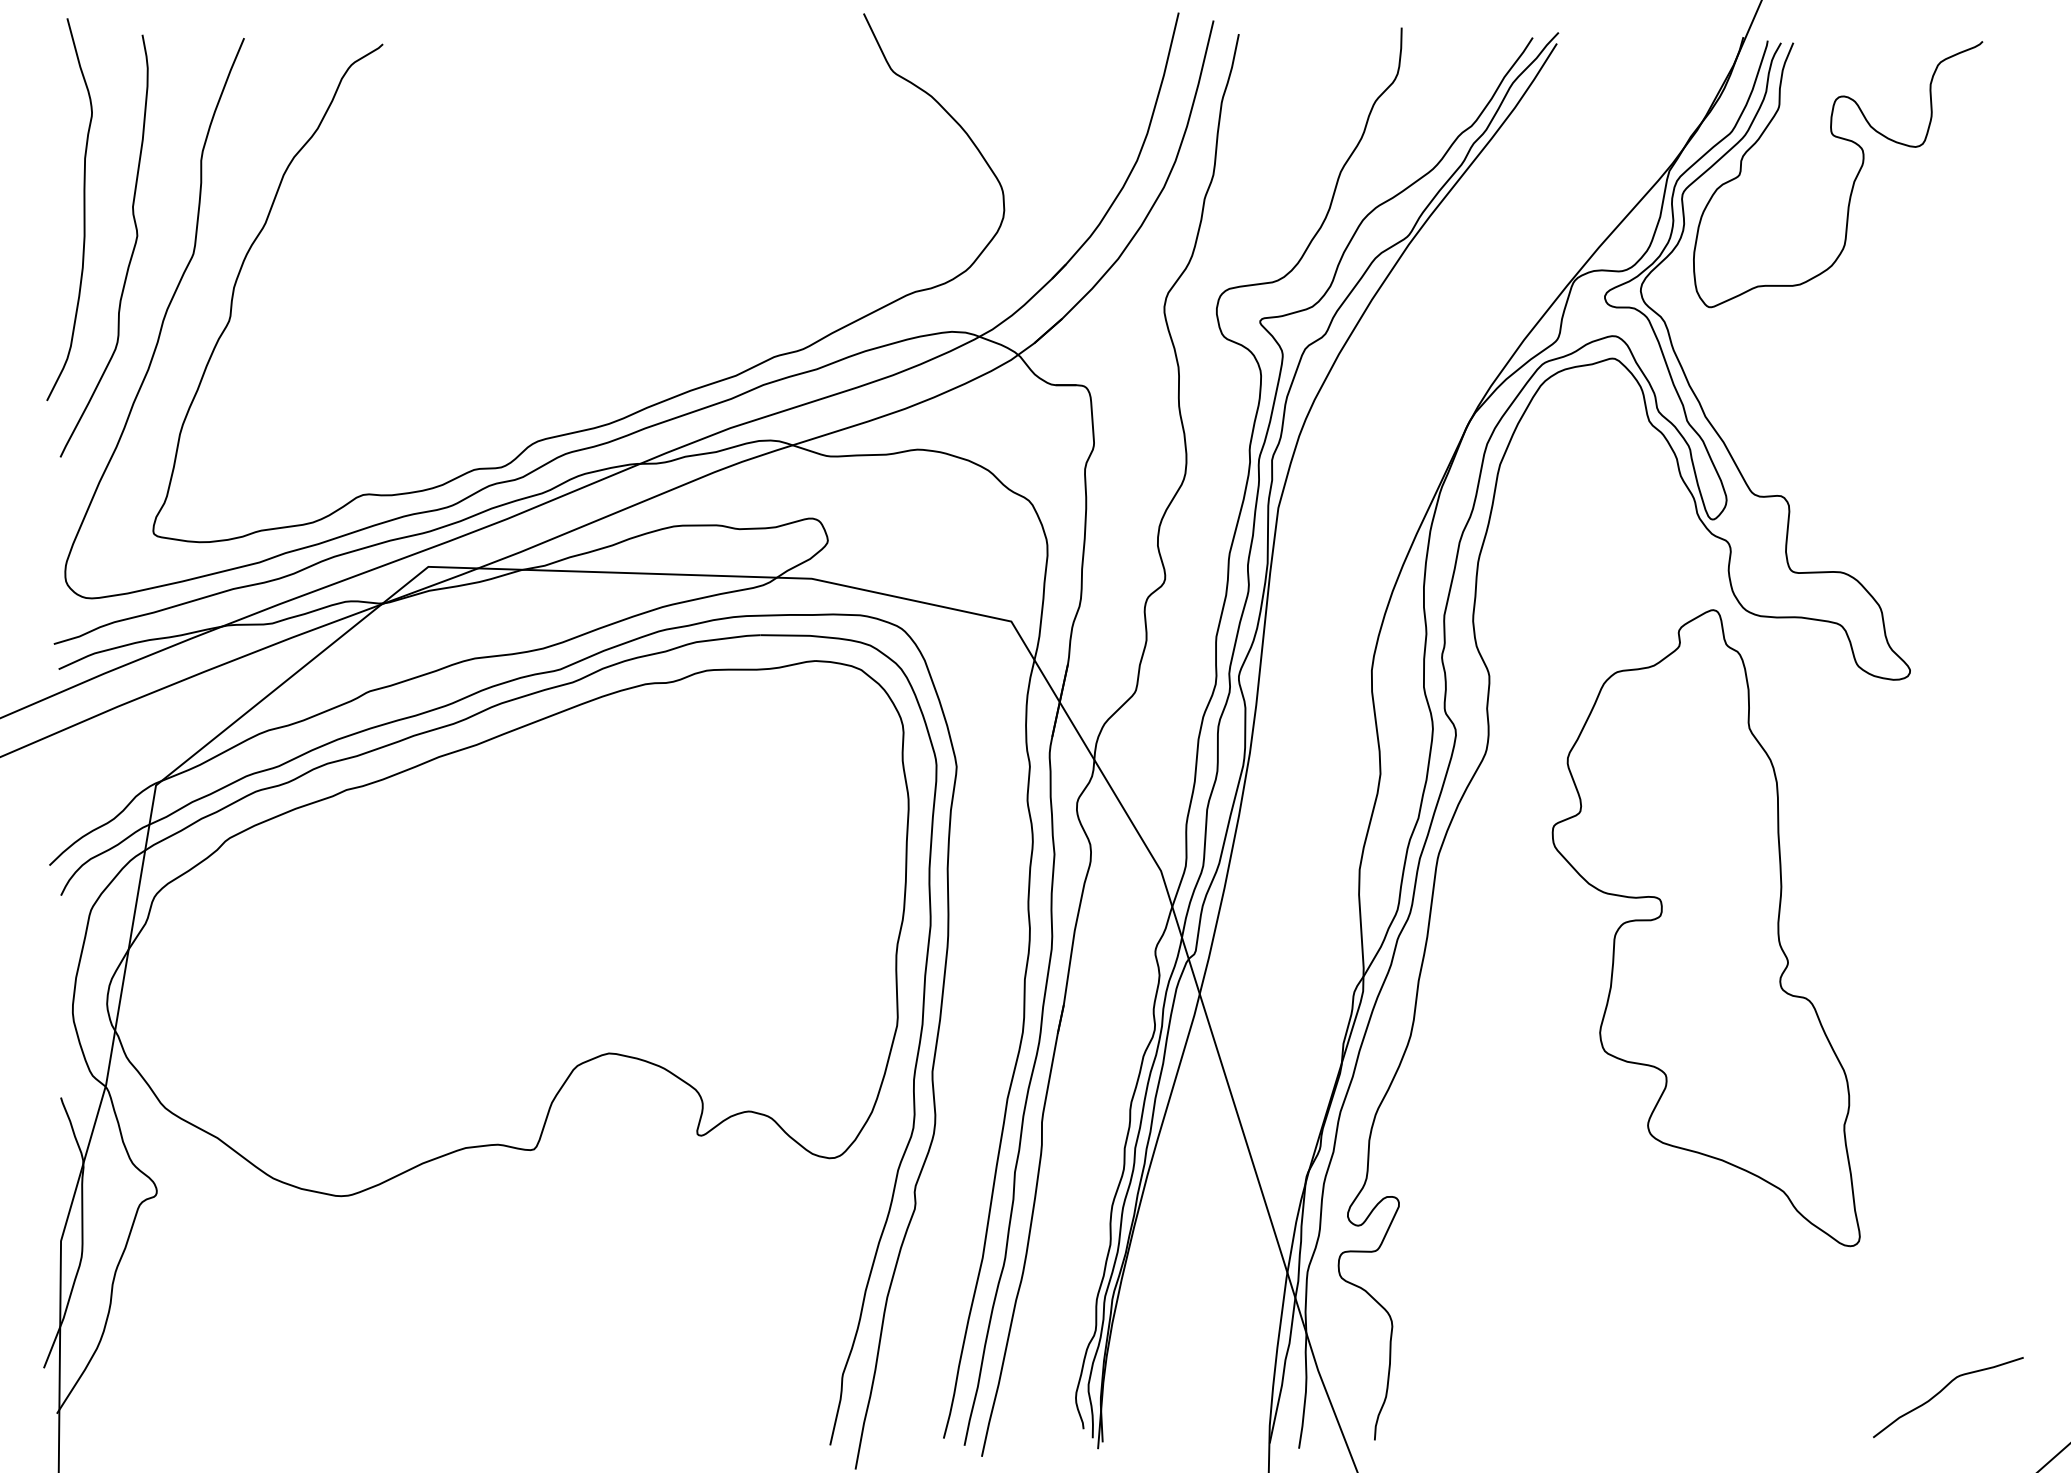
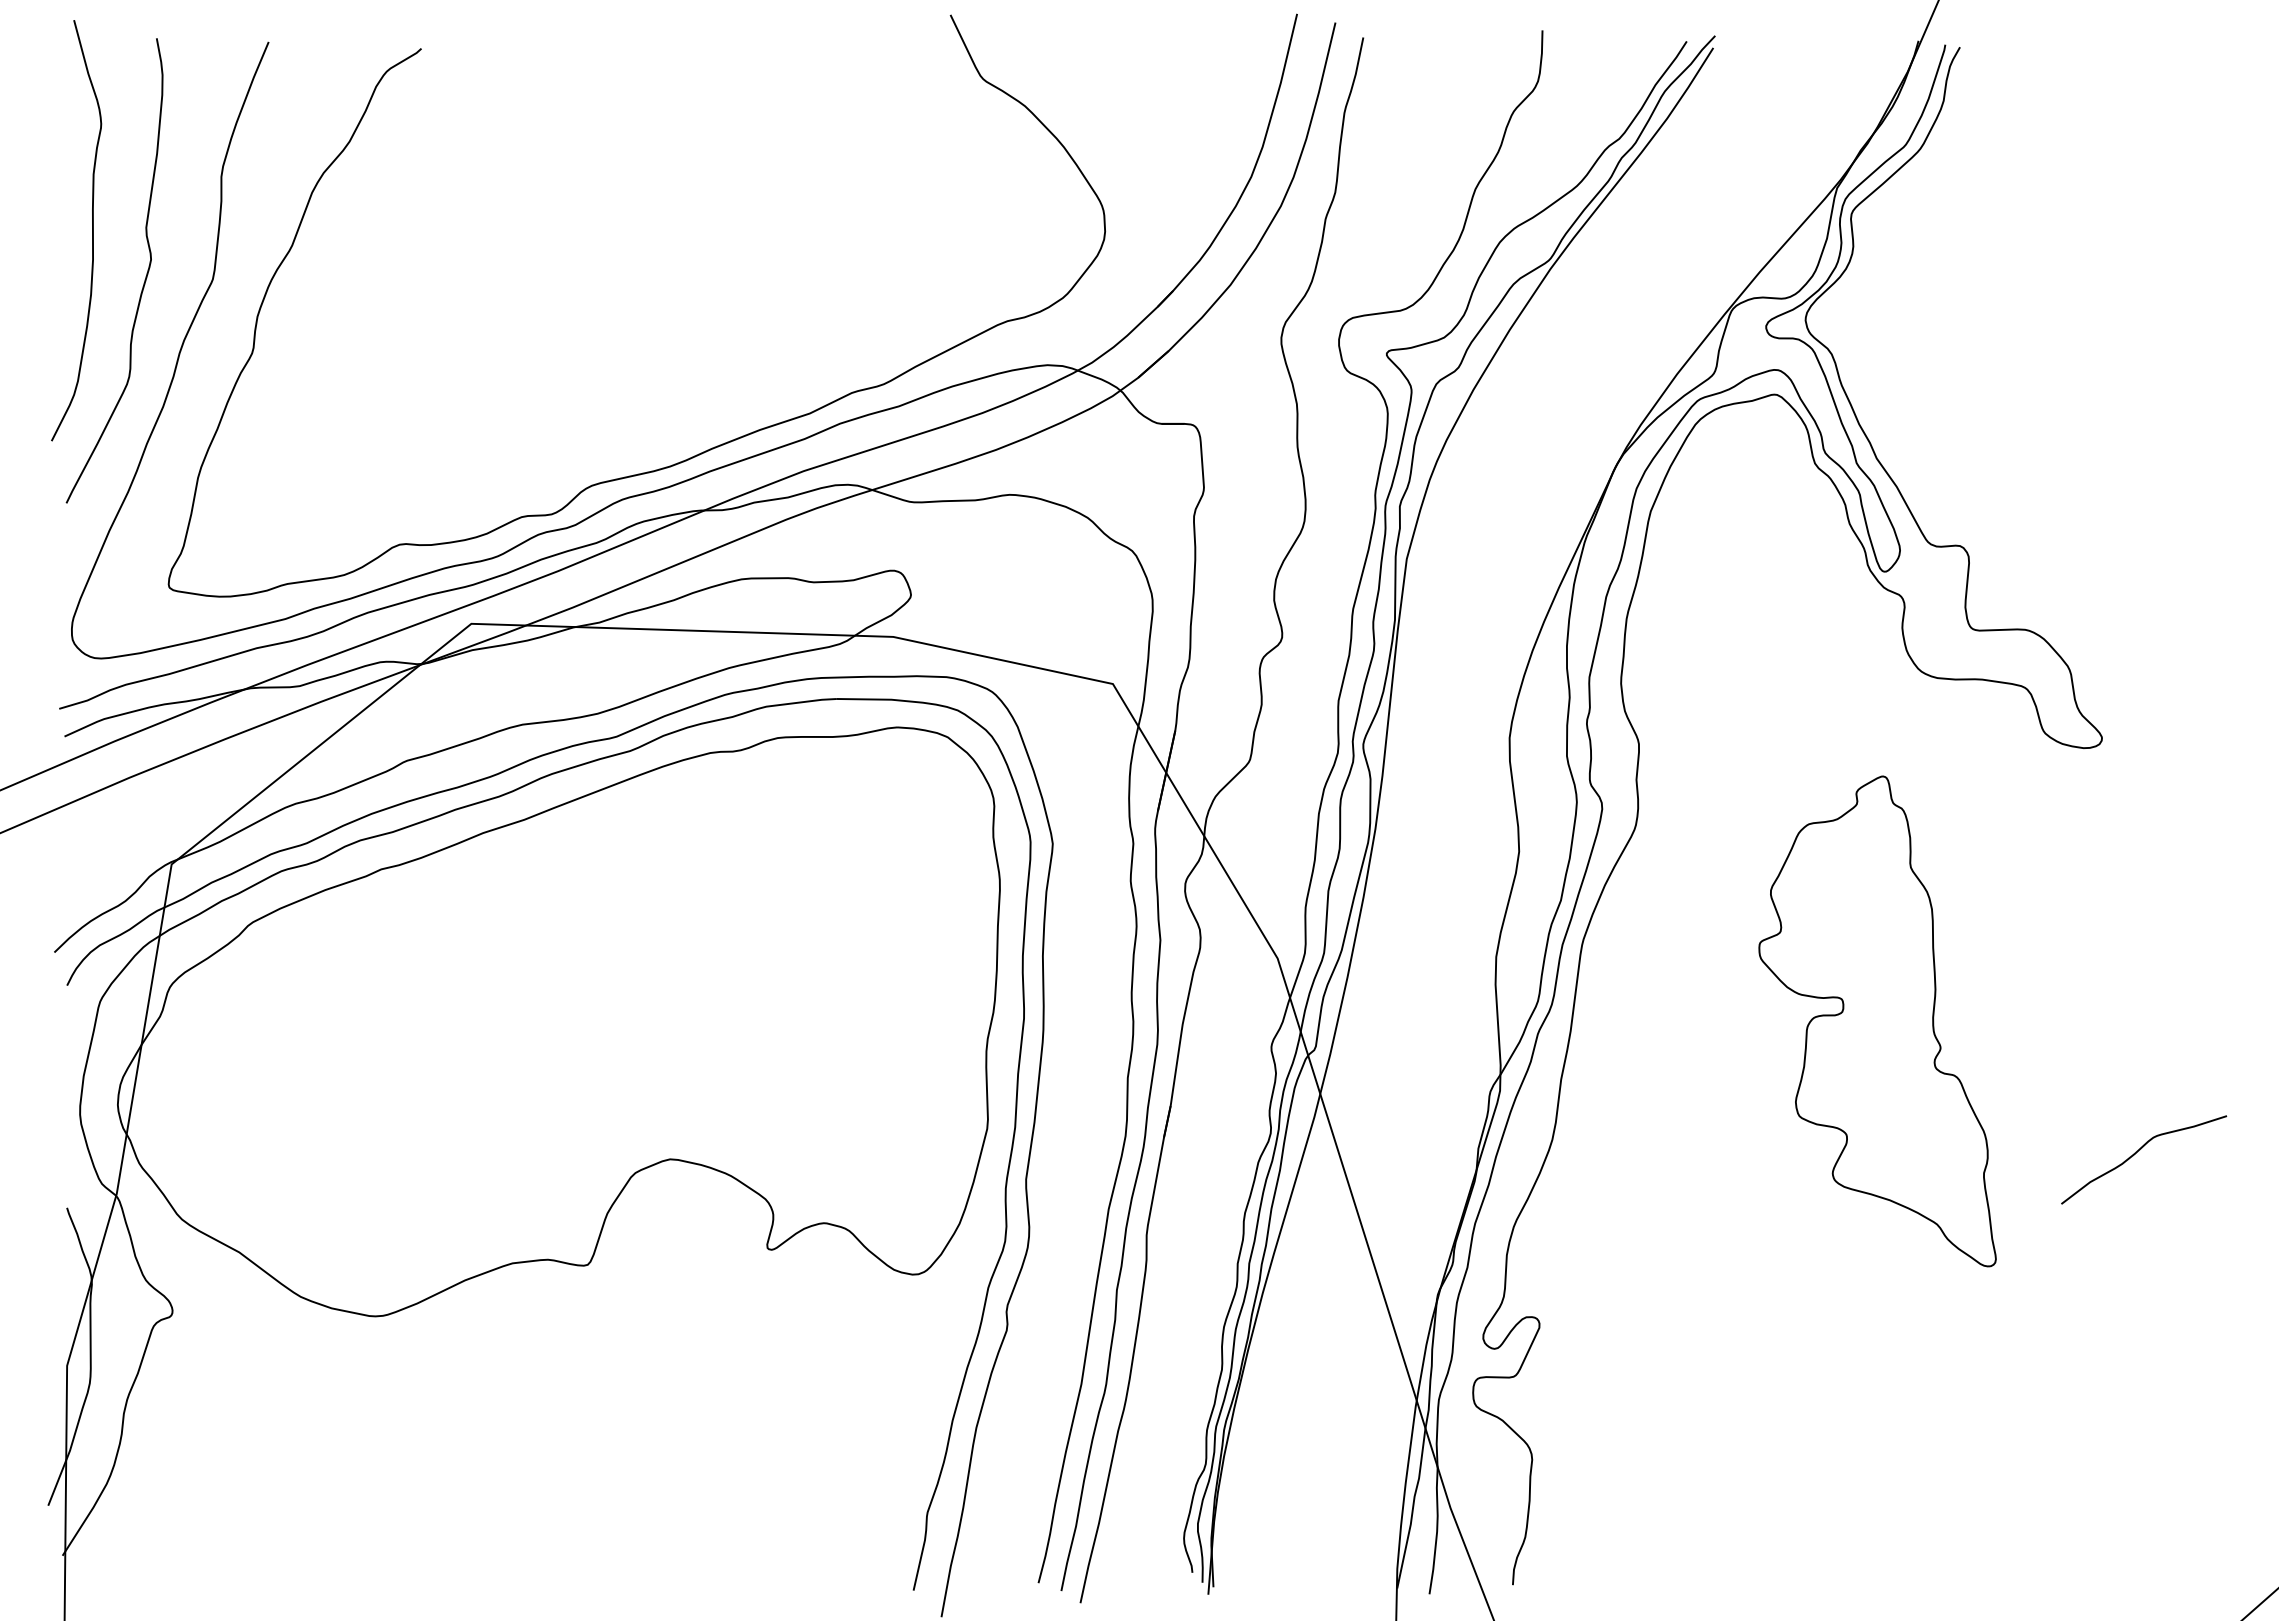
curve: (1853, 181) -> (2039, 199), removed
part: (1706, 928) -> (1877, 1021), size x0.7
curve: (1942, 1390) -> (2137, 1152), moved

